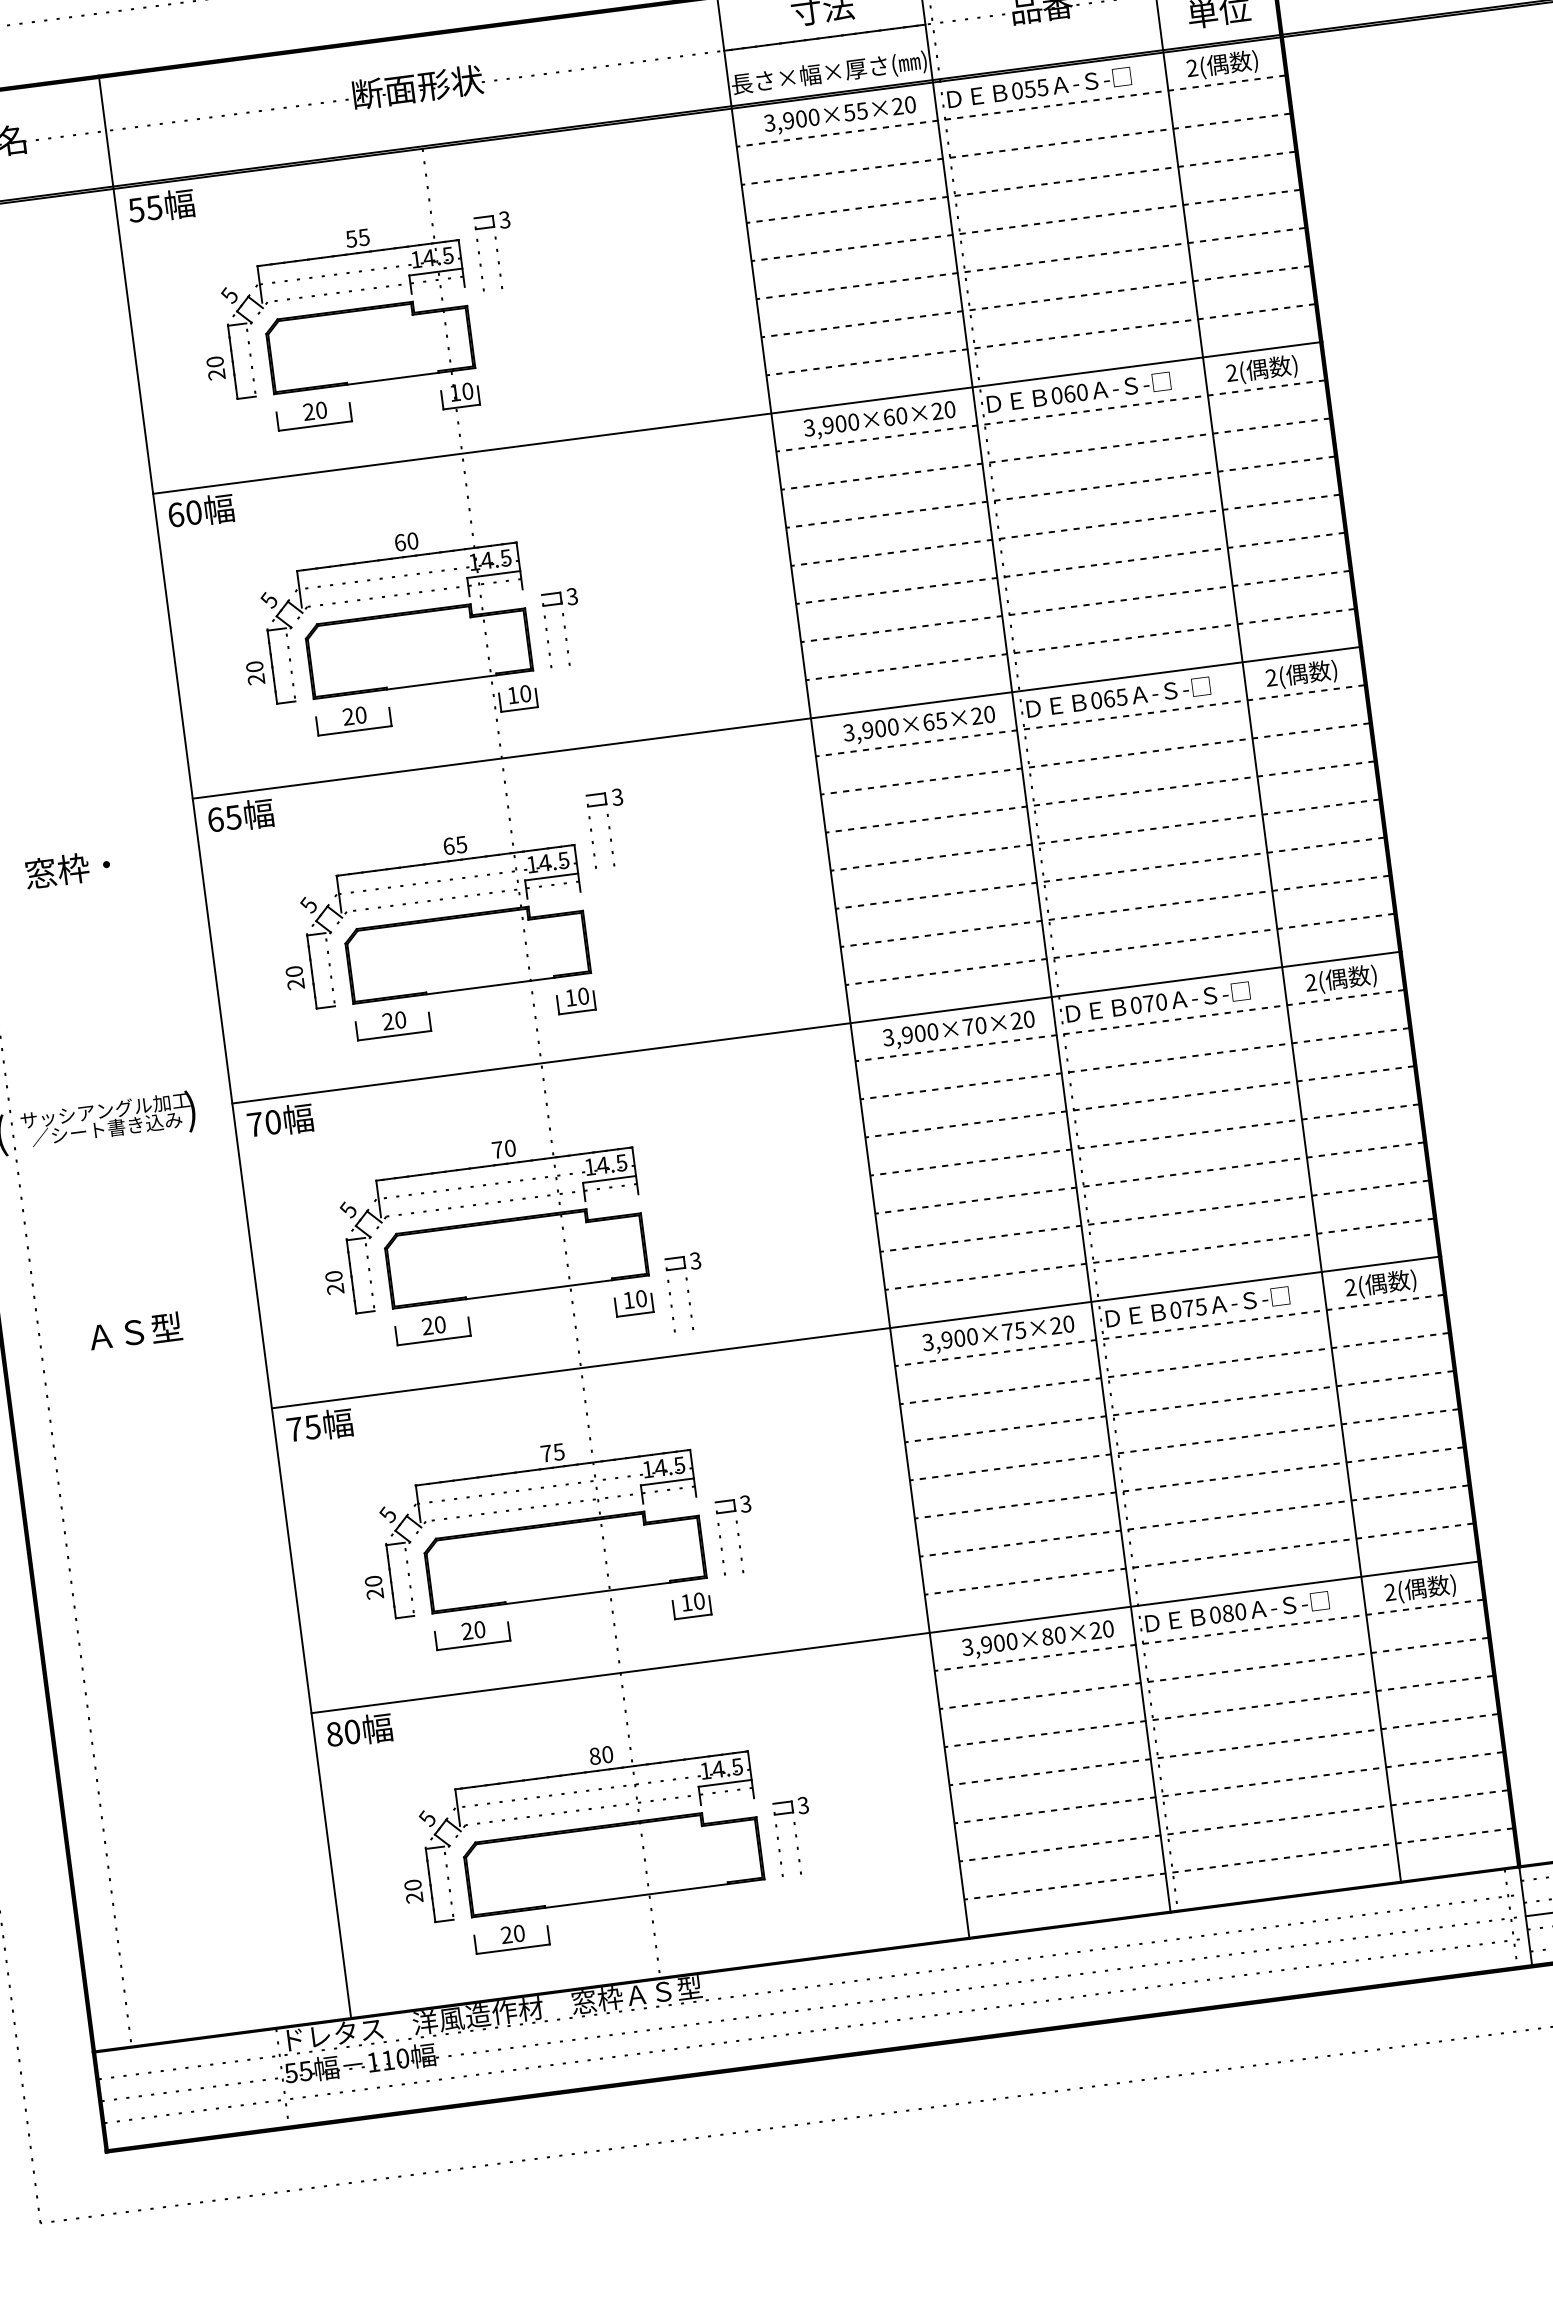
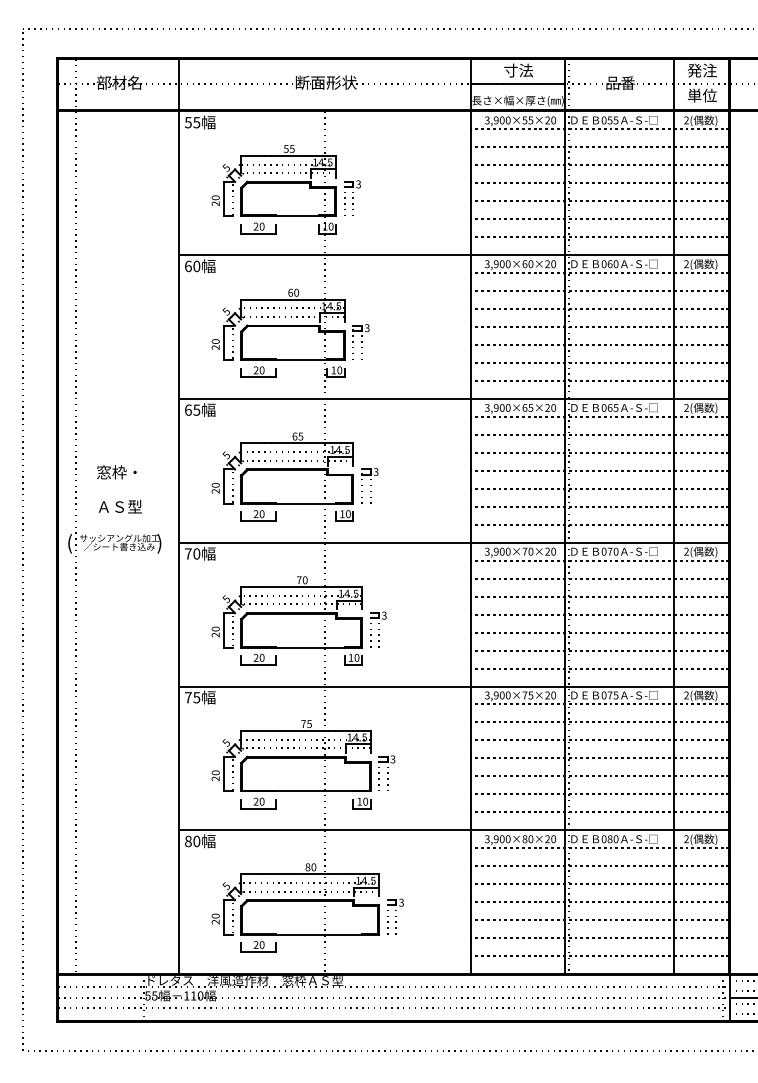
part: (495, 249) -> (352, 197), moved
part: (607, 827) -> (369, 485), moved
text: (67, 869) -> (116, 472), moved
part: (686, 1291) -> (378, 629), moved
text: (133, 1331) -> (119, 506), moved

